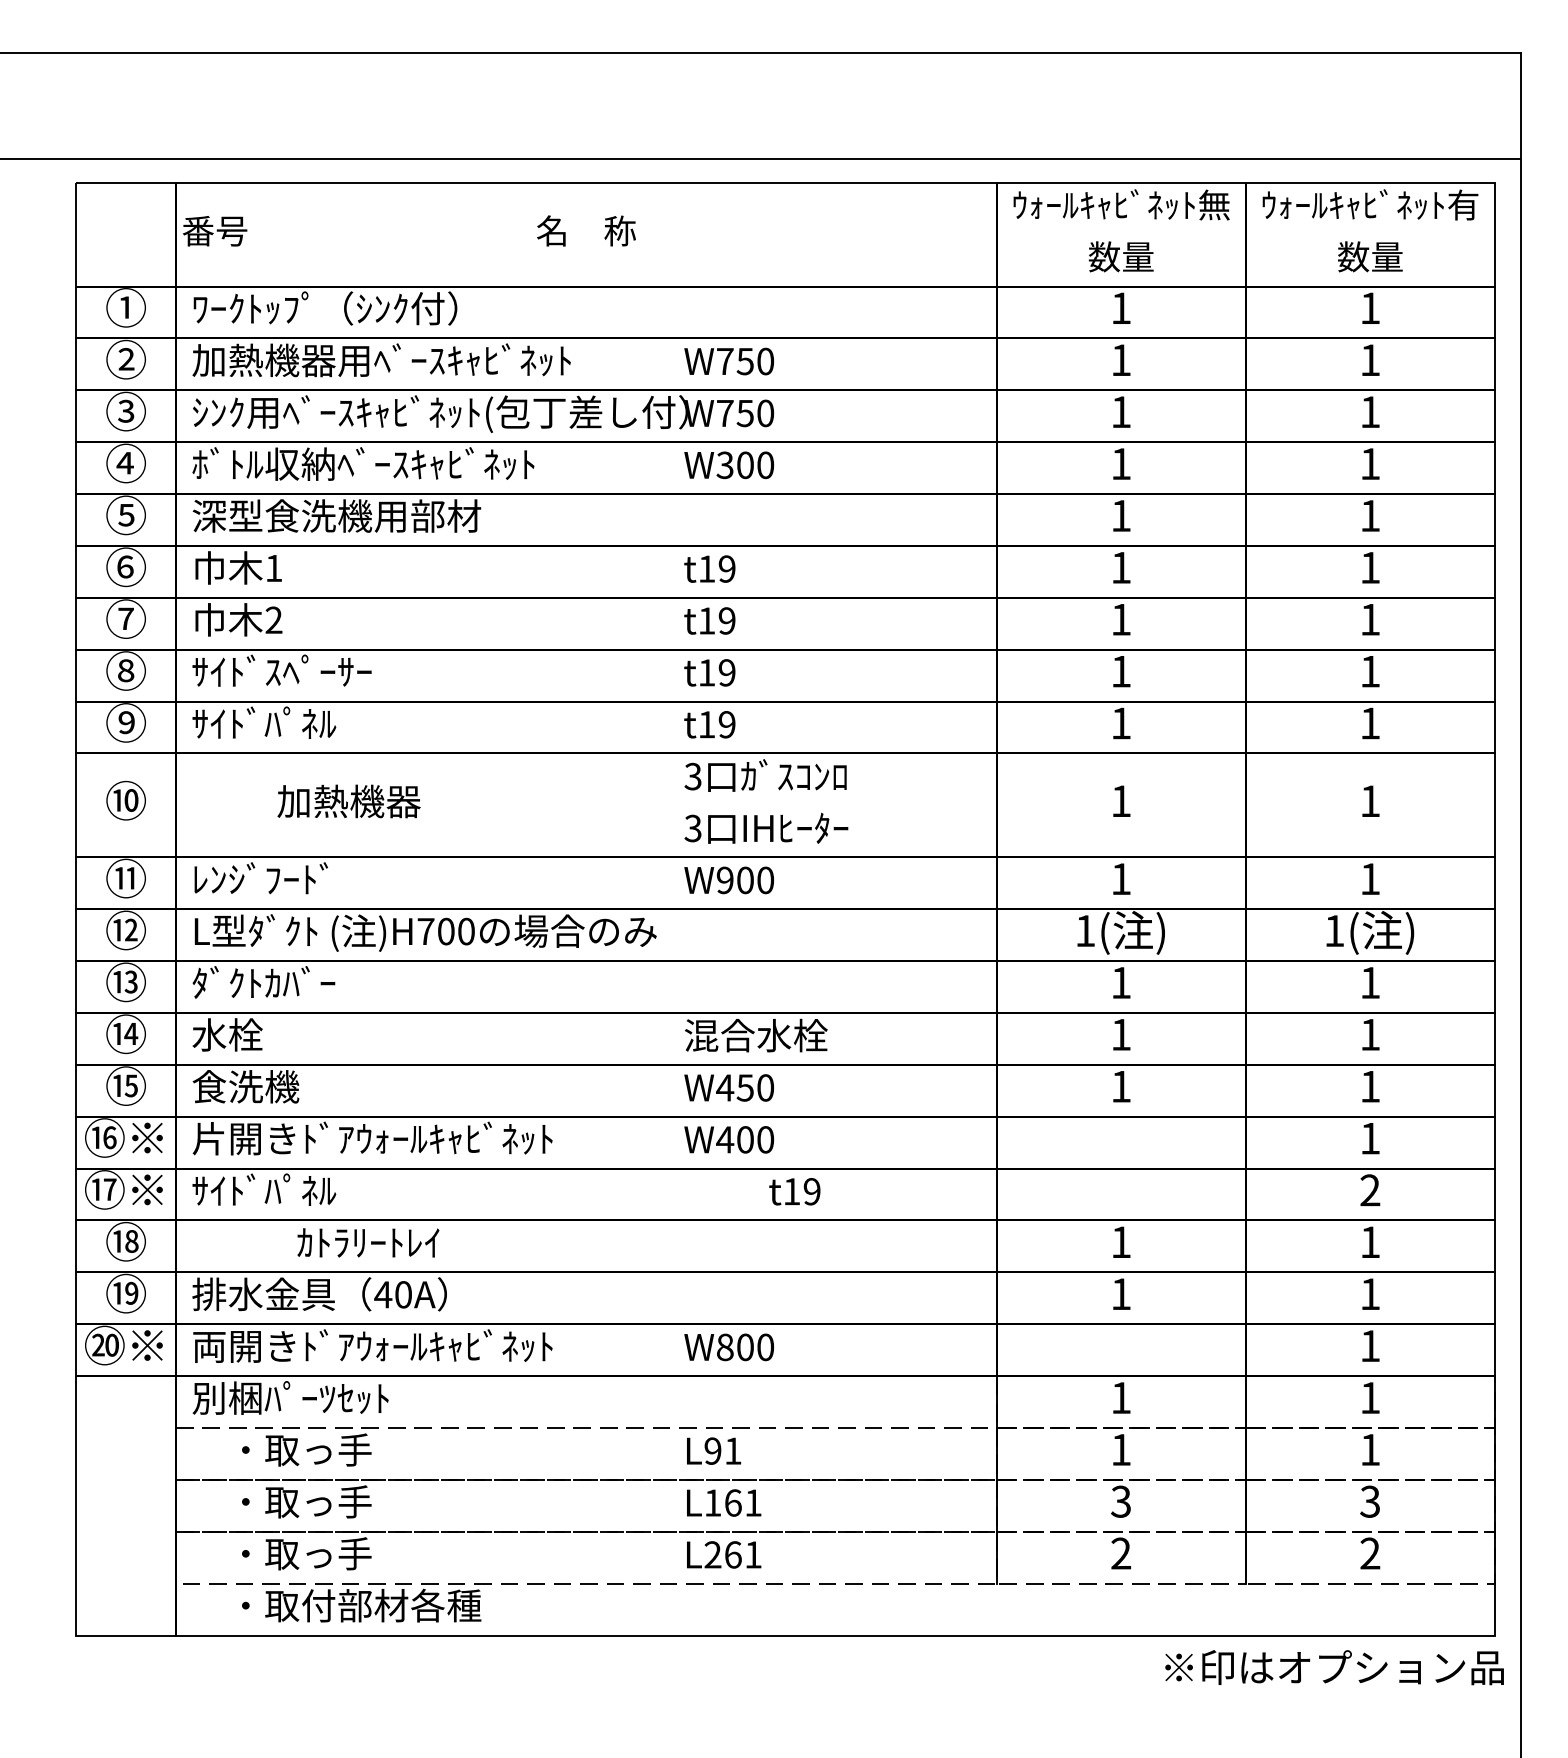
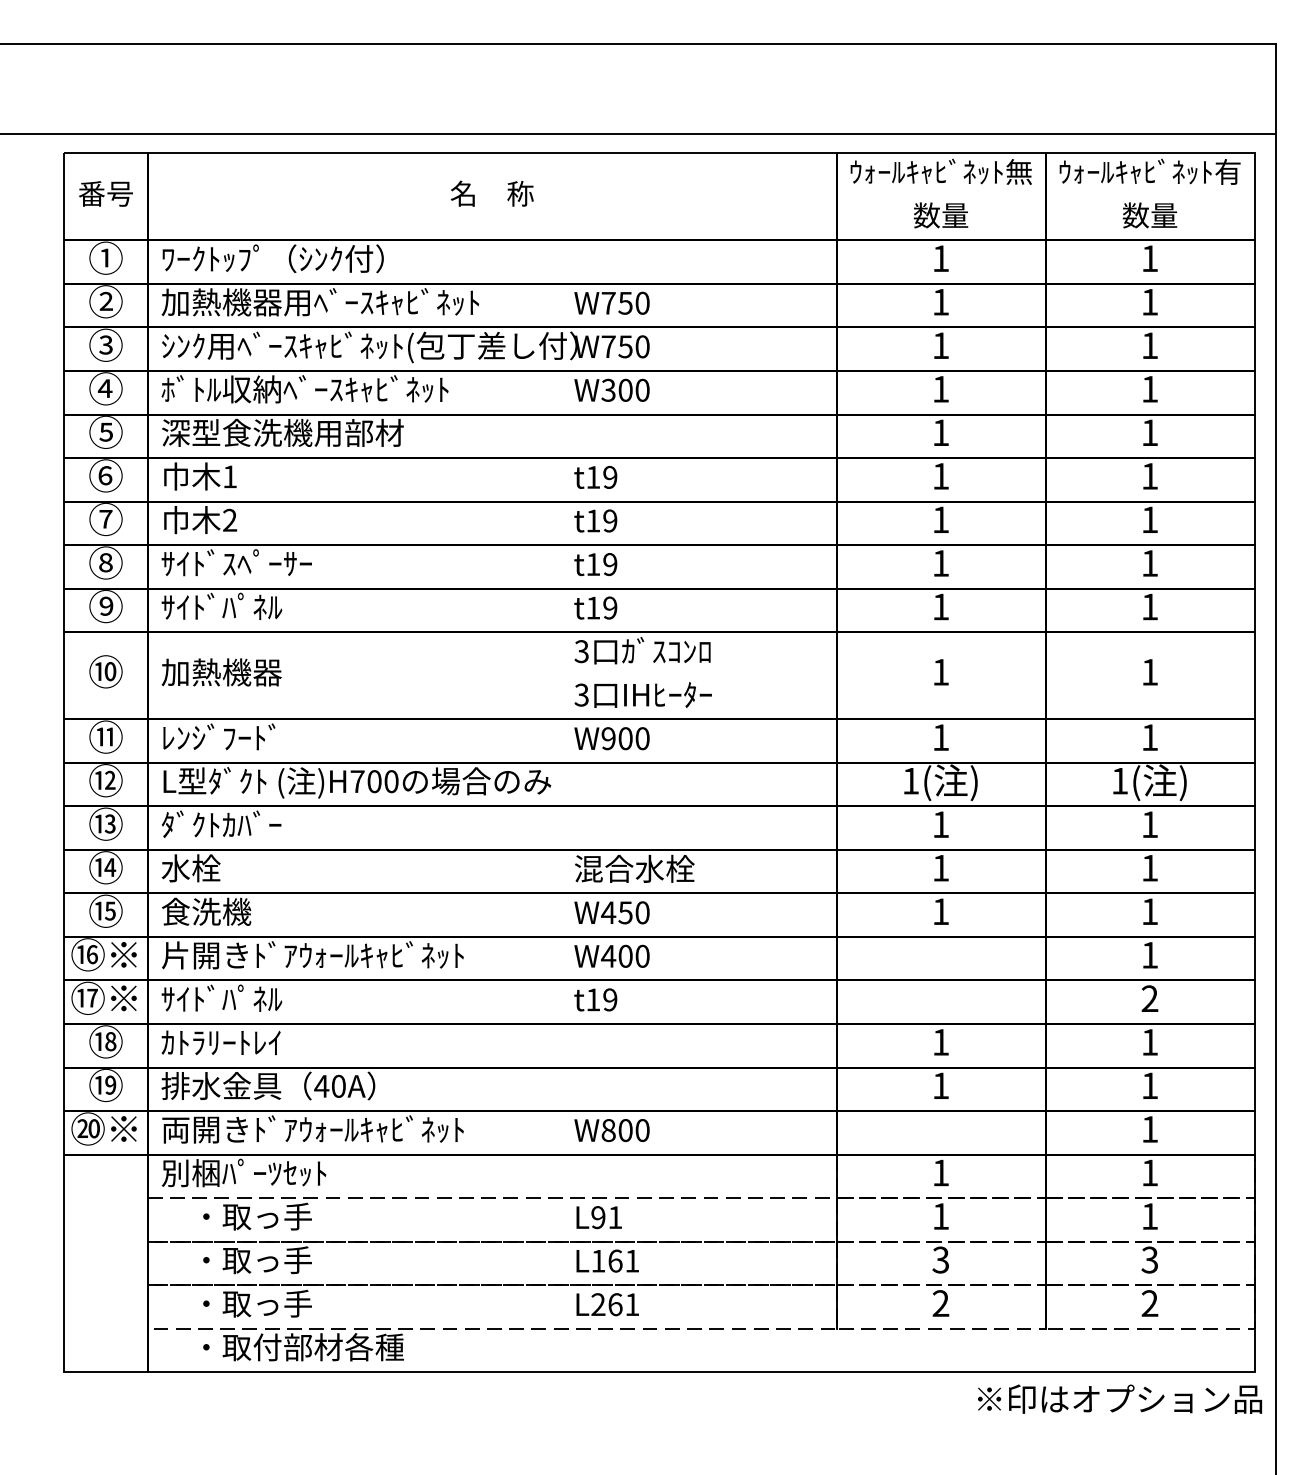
text: (214, 231) -> (105, 194), moved
text: (348, 801) -> (221, 672), moved
text: (794, 1191) -> (595, 999), moved
text: (368, 1242) -> (221, 1042), moved

